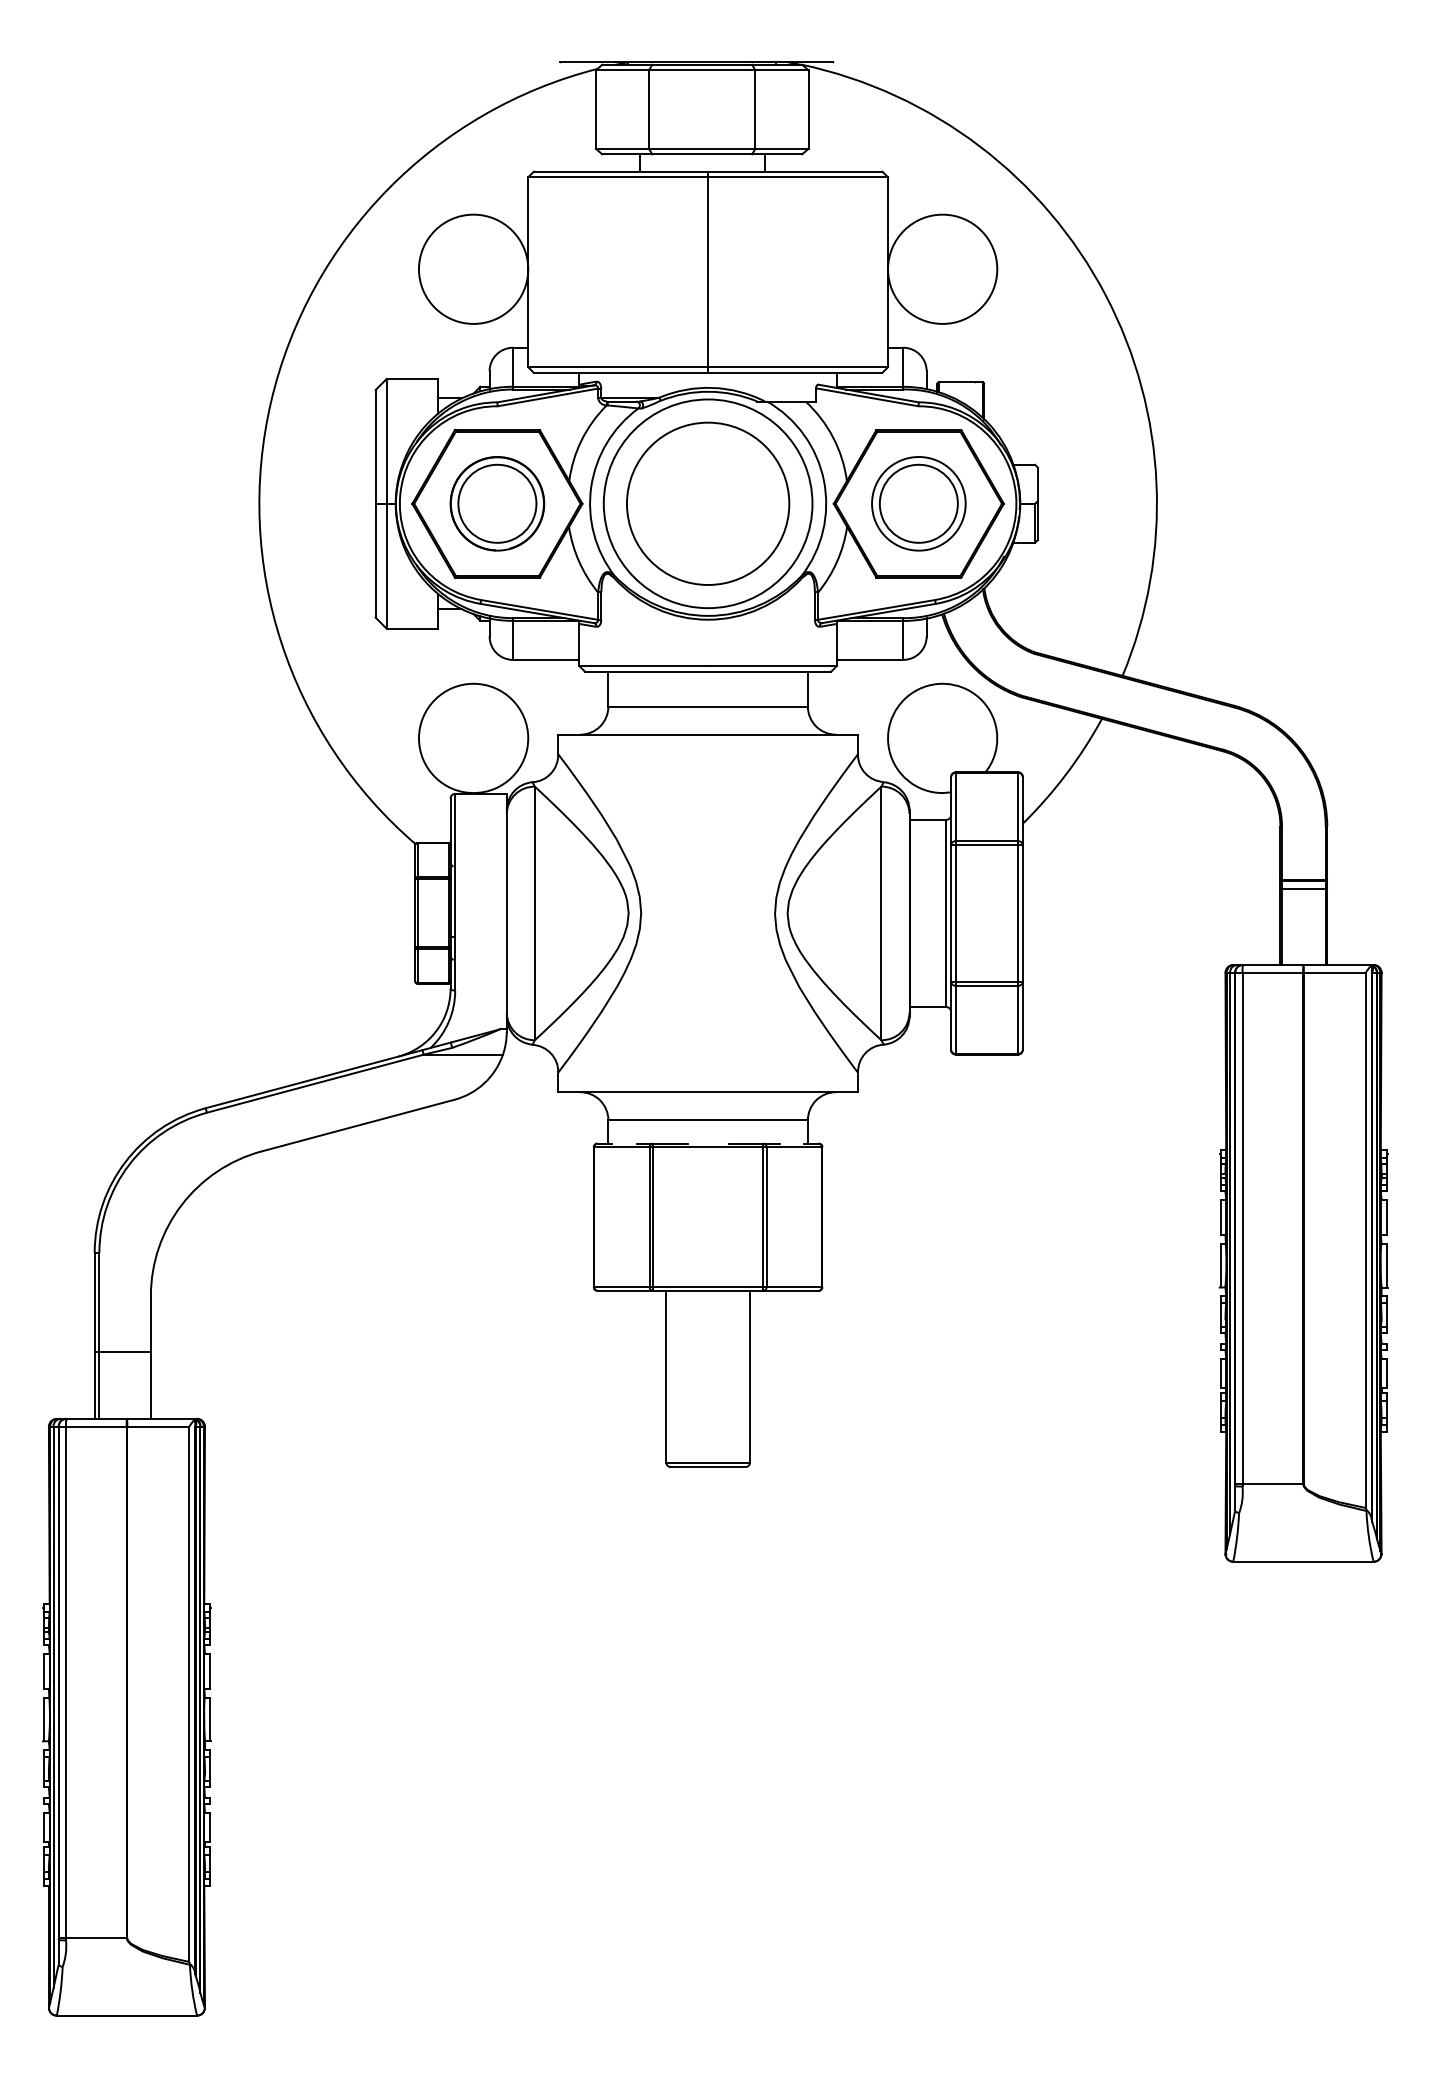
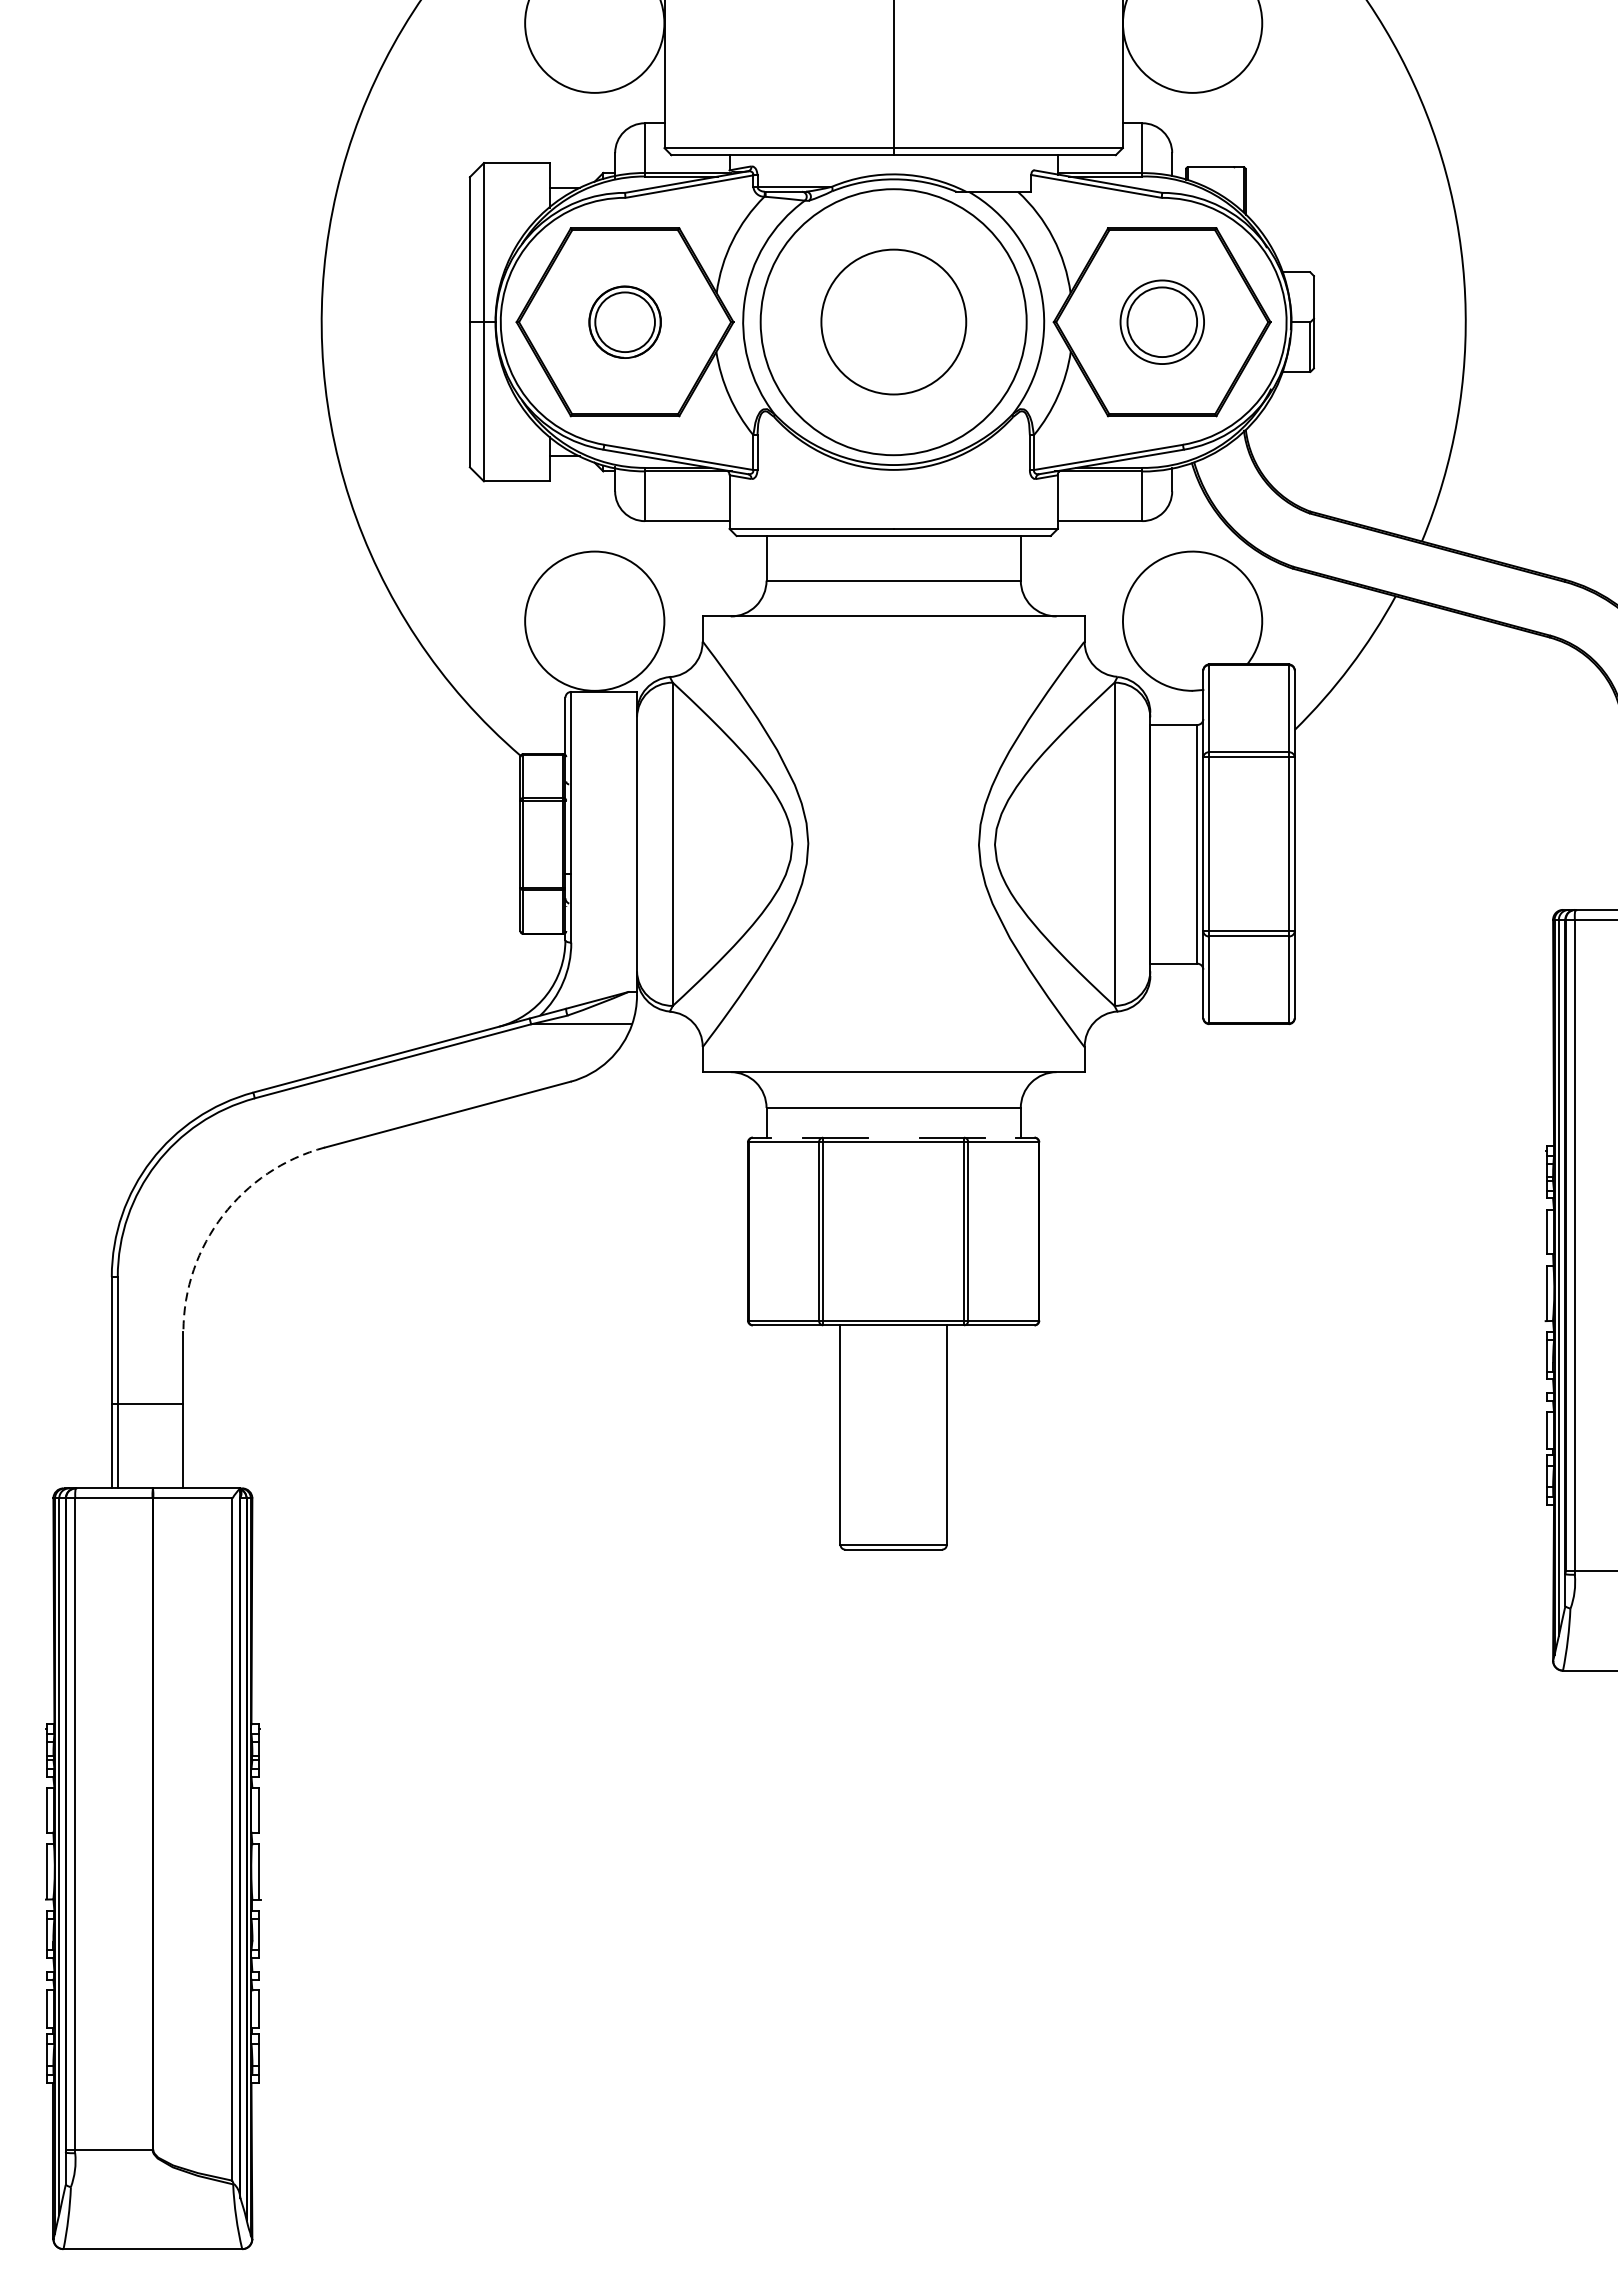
part: (497, 503) -> (625, 321), size x0.6
circle: (708, 503) -> (894, 321), size x0.7
part: (918, 503) -> (1161, 321), size x0.7
arc: (181, 1204) -> (222, 1215), solid -> dashed

